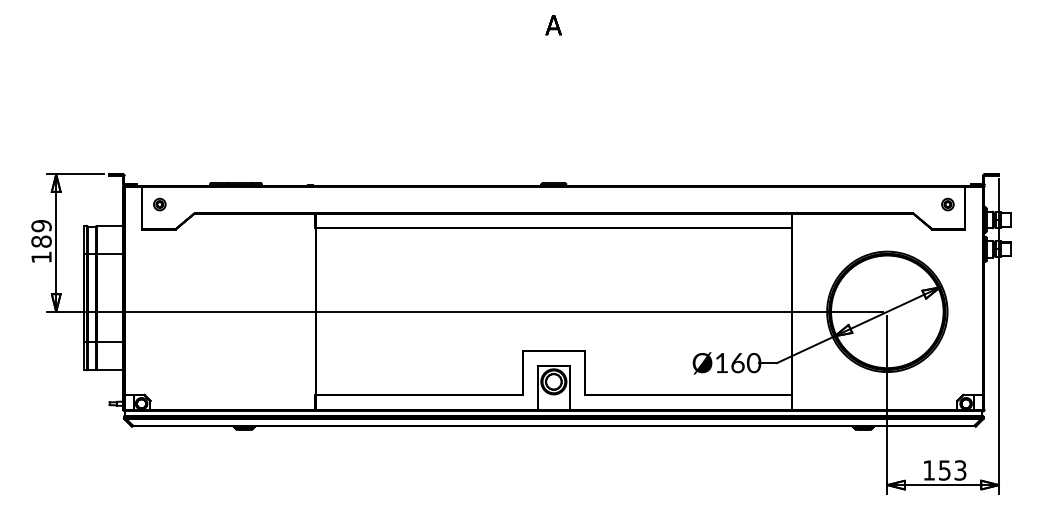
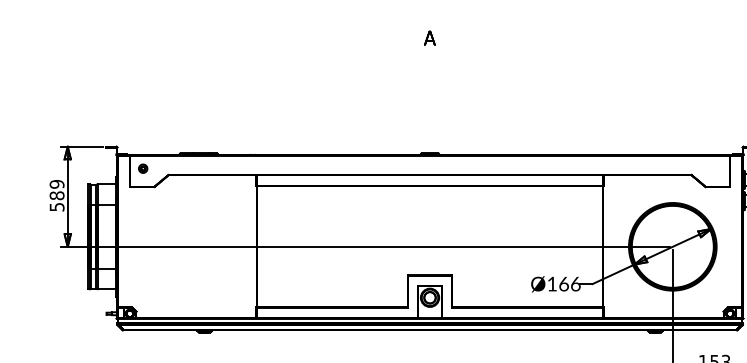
part: (947, 204) -> (716, 168), removed
text: (41, 257) -> (57, 207), 189 -> 589
text: (753, 362) -> (575, 283), Ø160 -> Ø166

